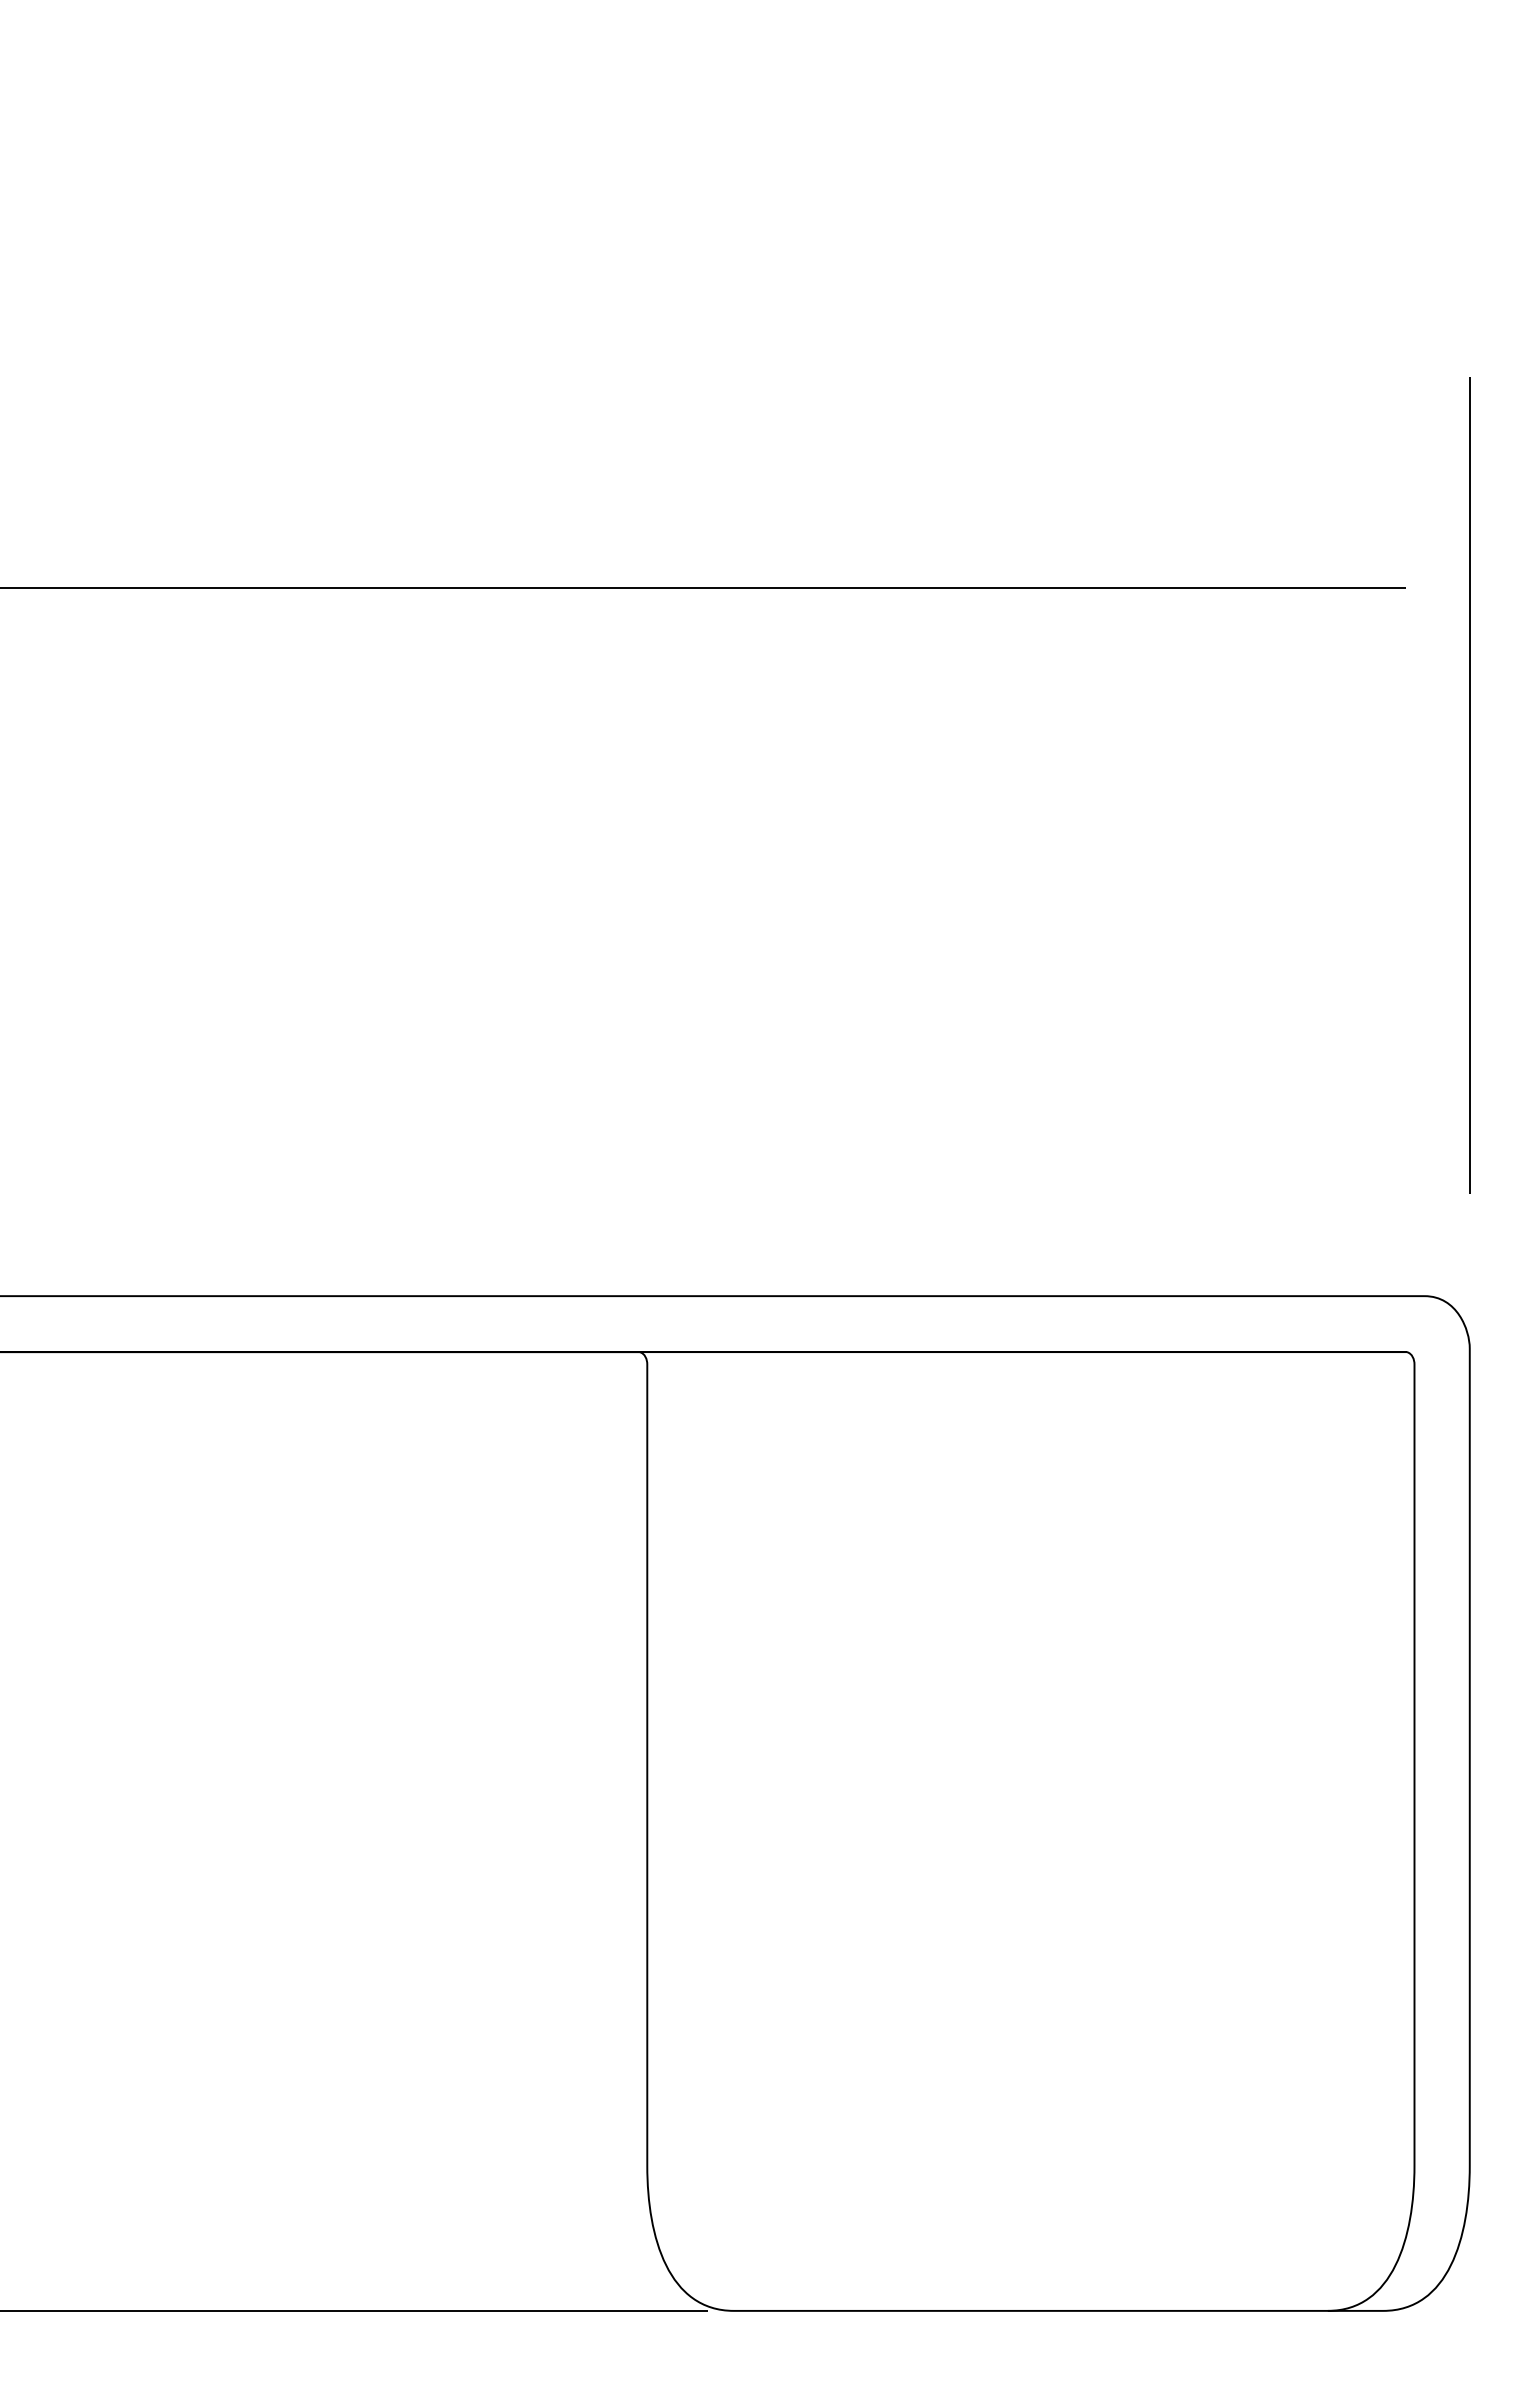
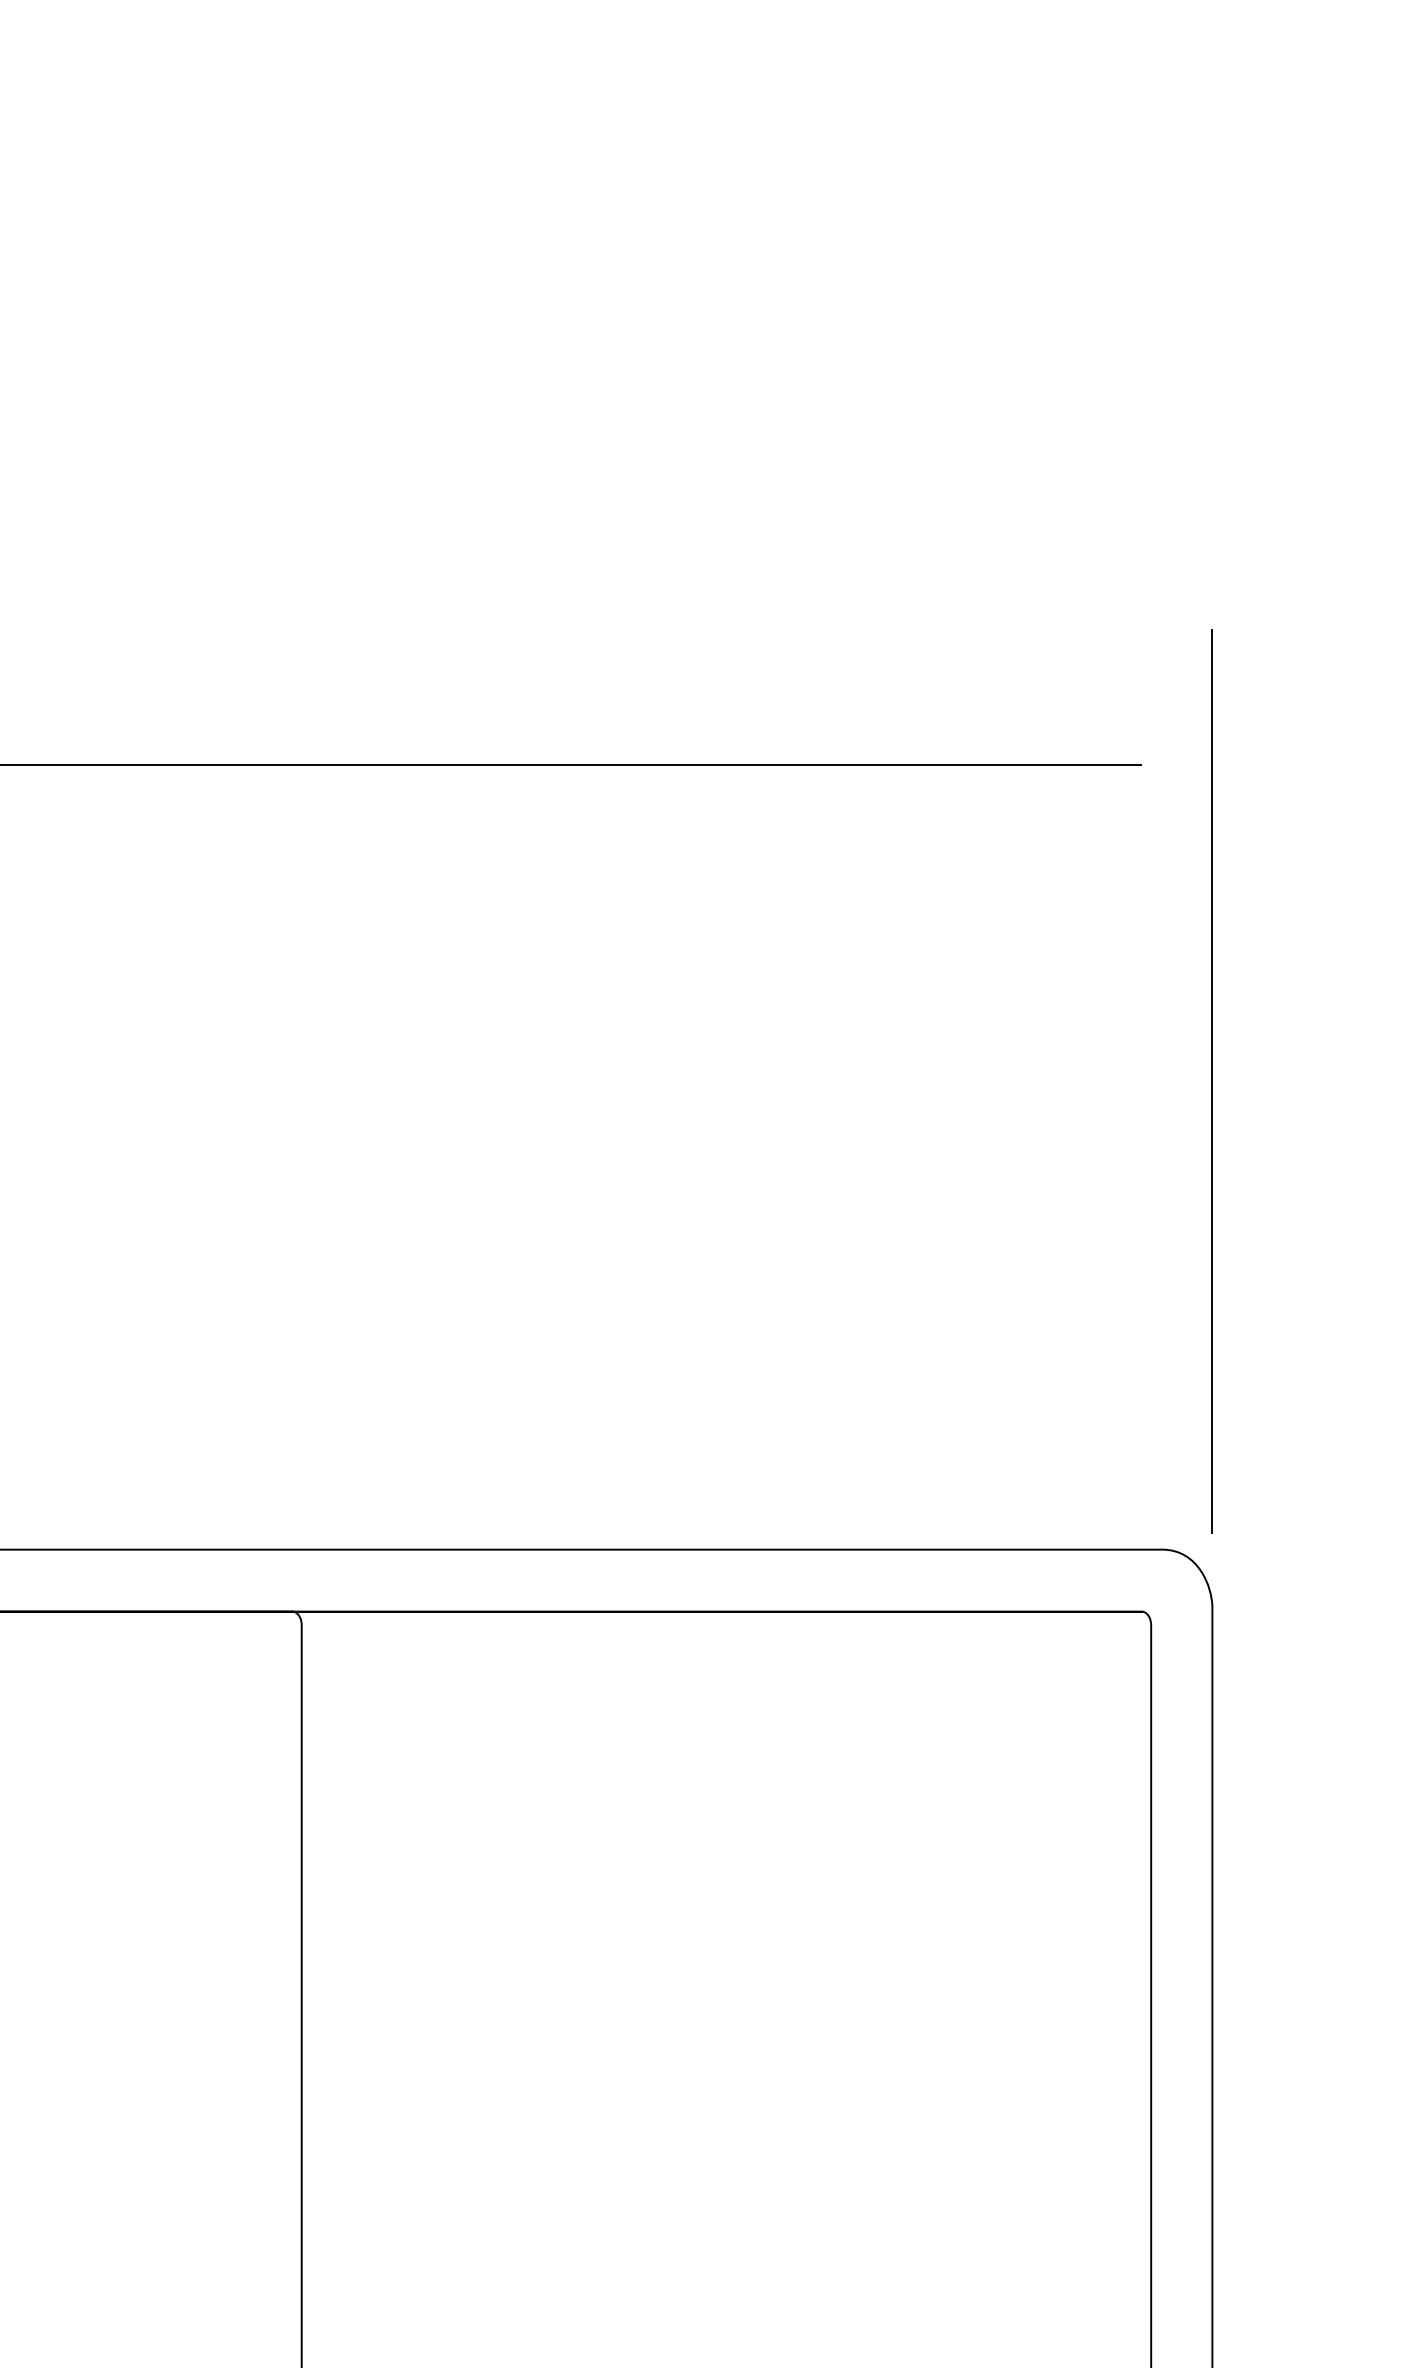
line: (1469, 785) -> (1212, 1081), moved

